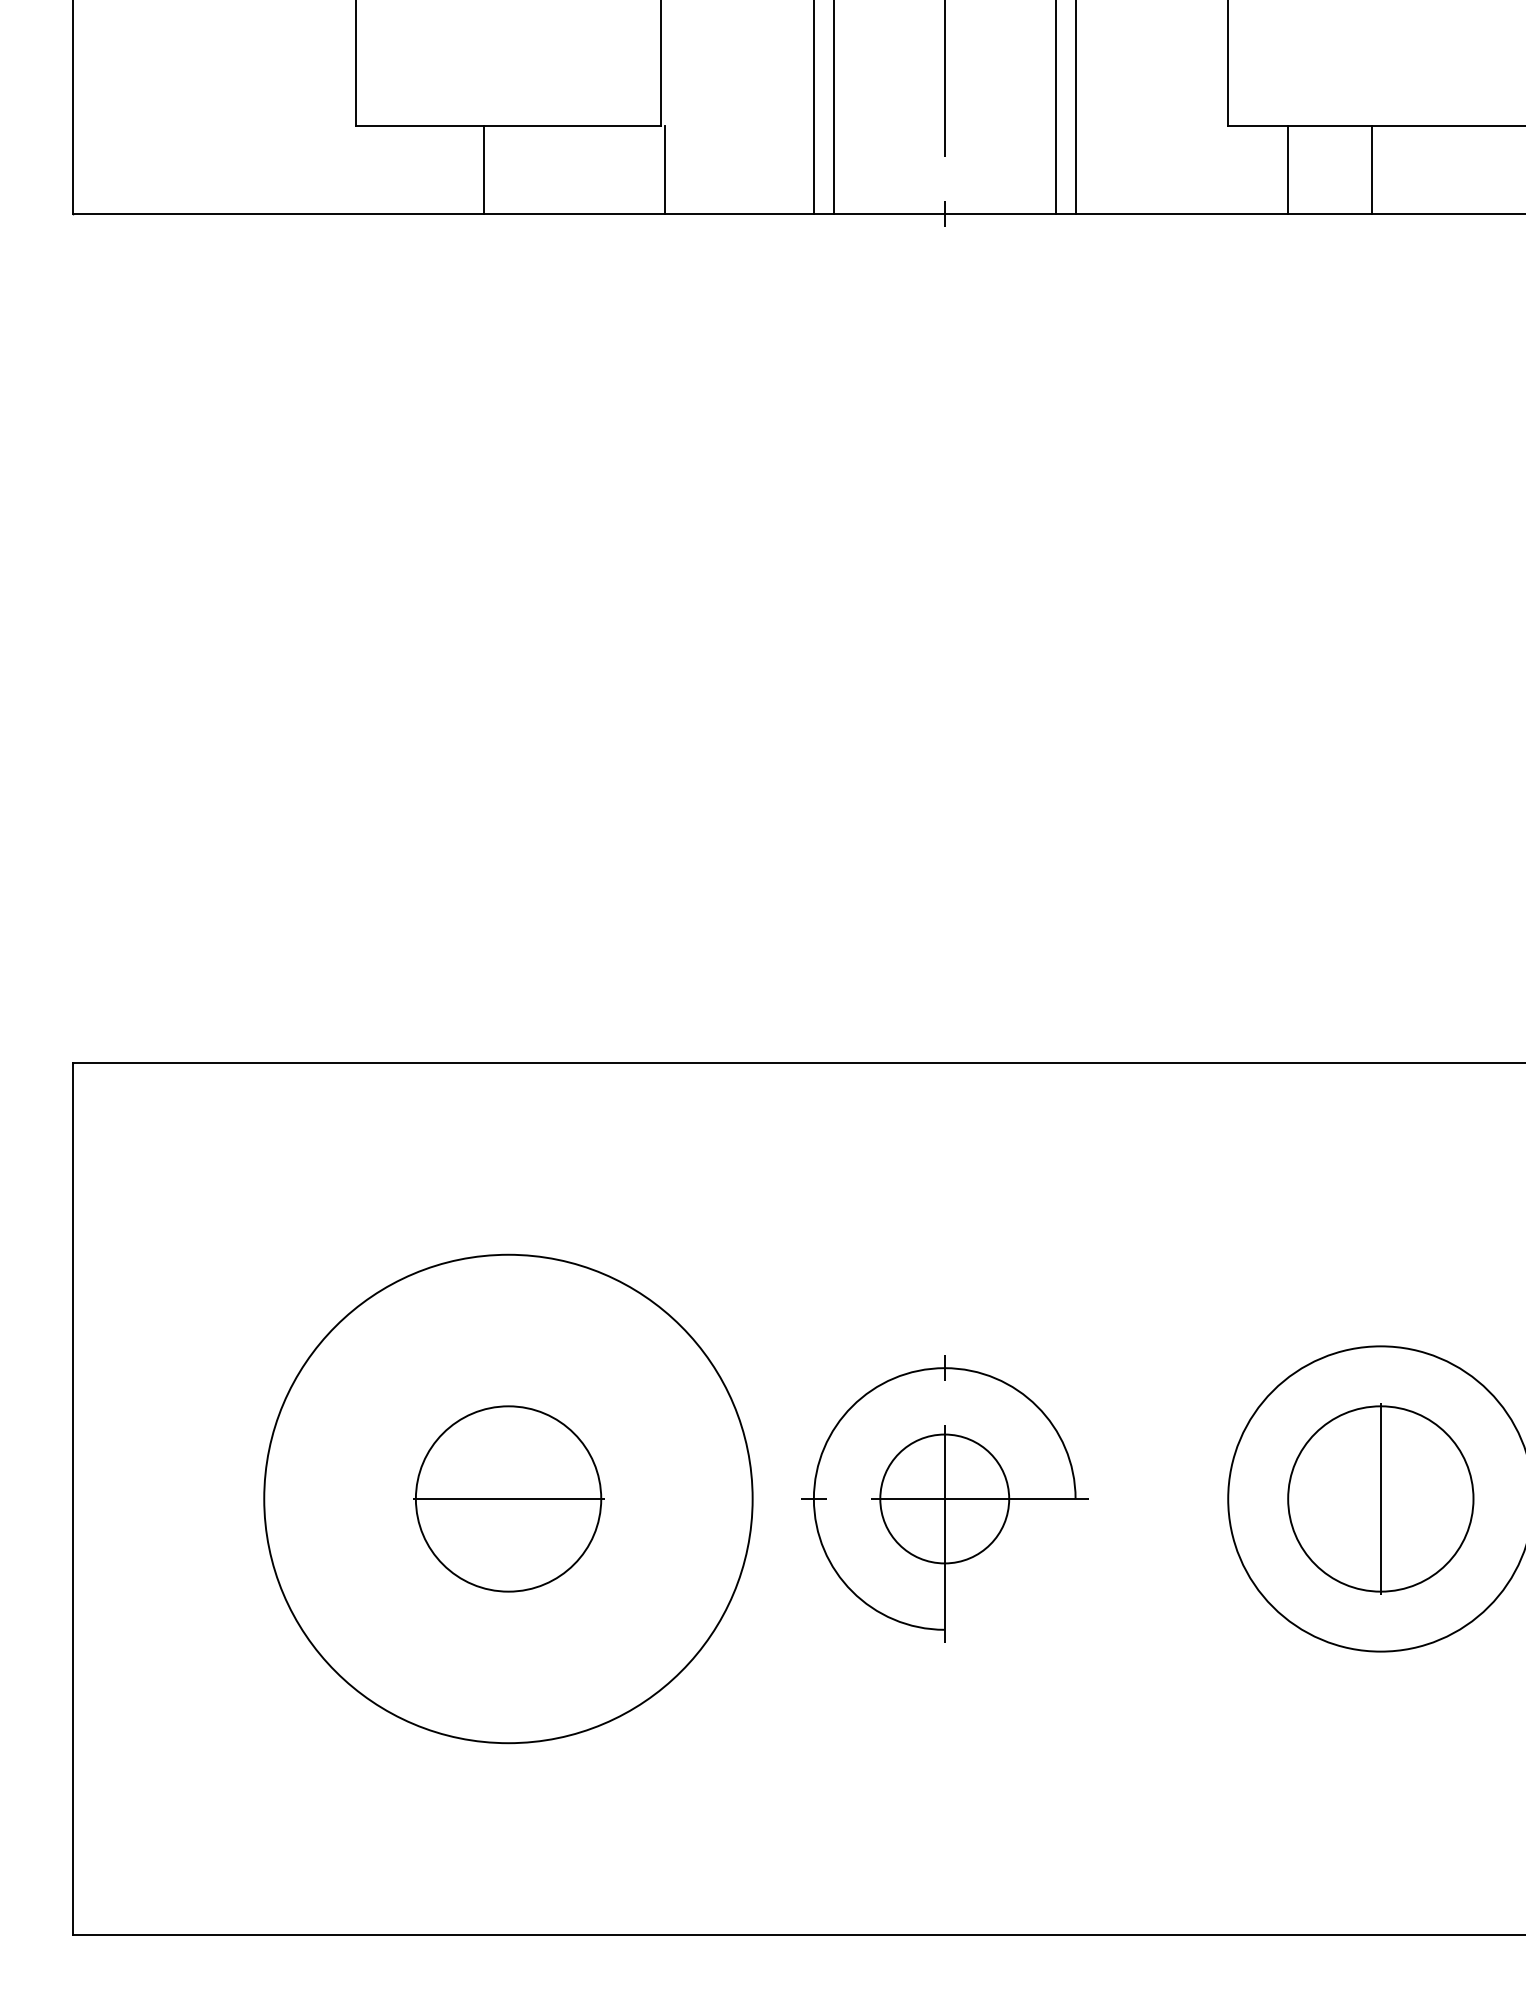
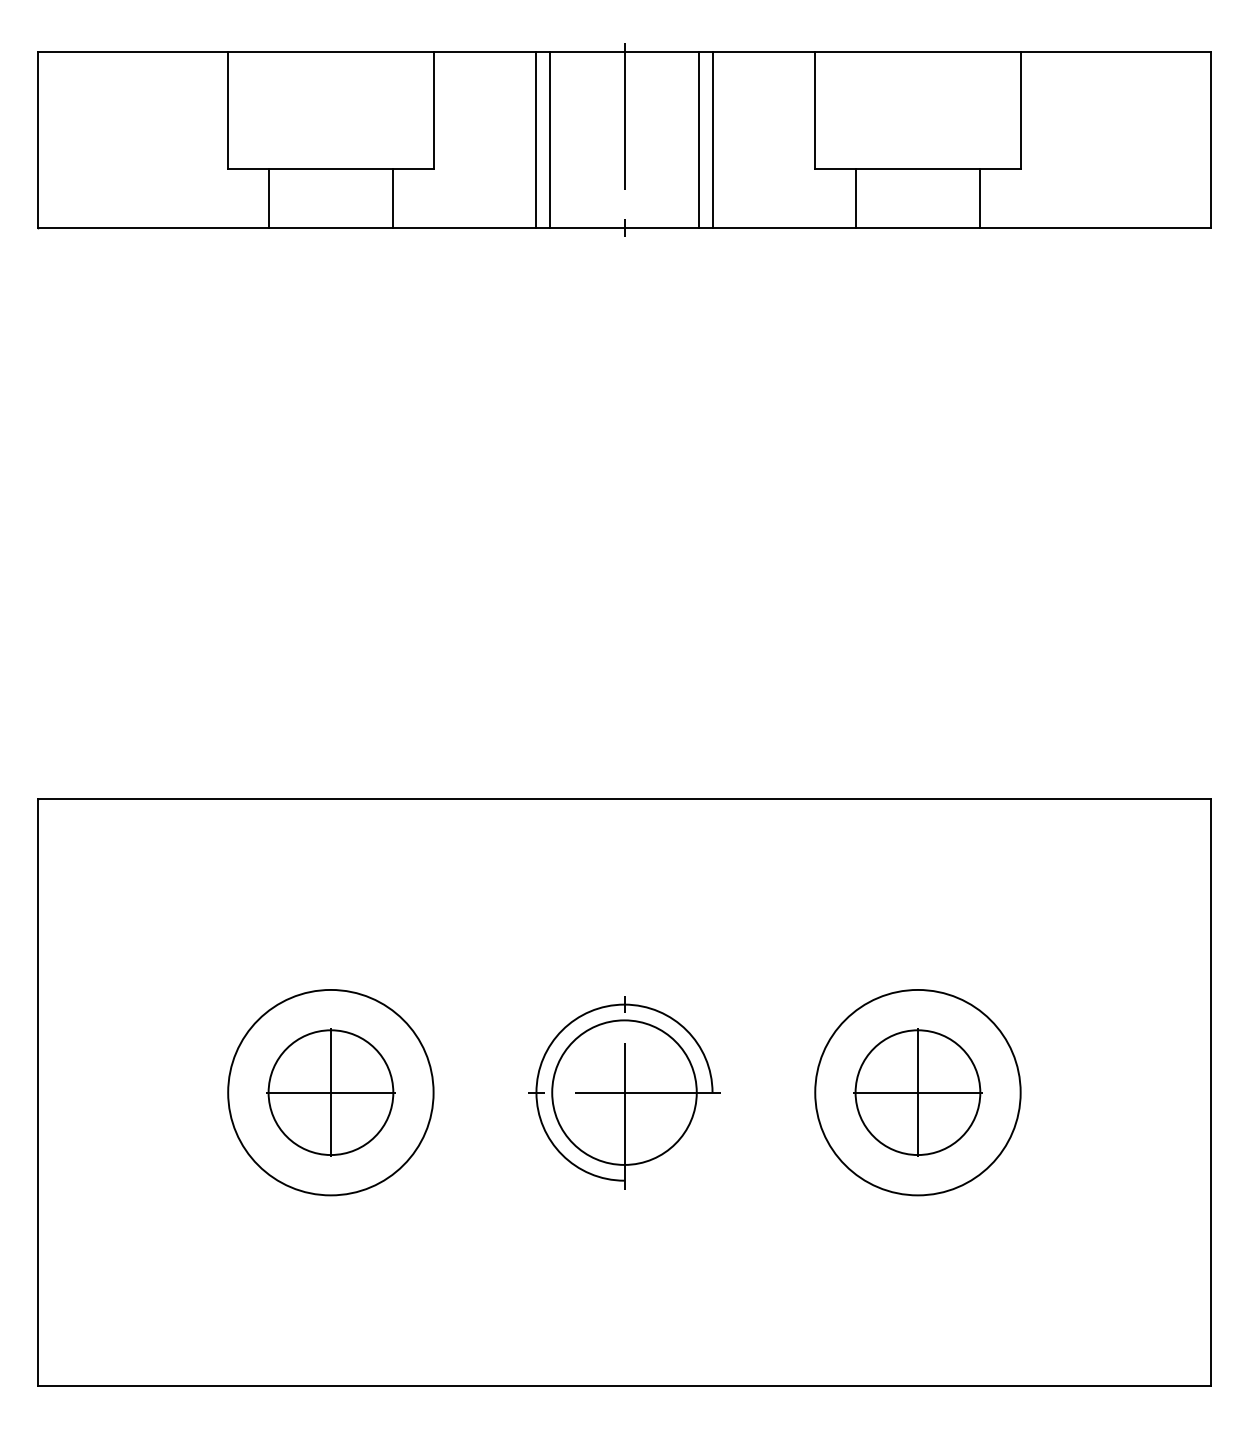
line: (484, 170) -> (268, 198), moved
line: (665, 170) -> (393, 198), moved
line: (1372, 170) -> (980, 198), moved
circle: (507, 1498) -> (330, 1092), size x0.62
line: (507, 1498) -> (330, 1092), added
circle: (944, 1498) -> (624, 1092), size x1.67
line: (1380, 1498) -> (917, 1092), added

